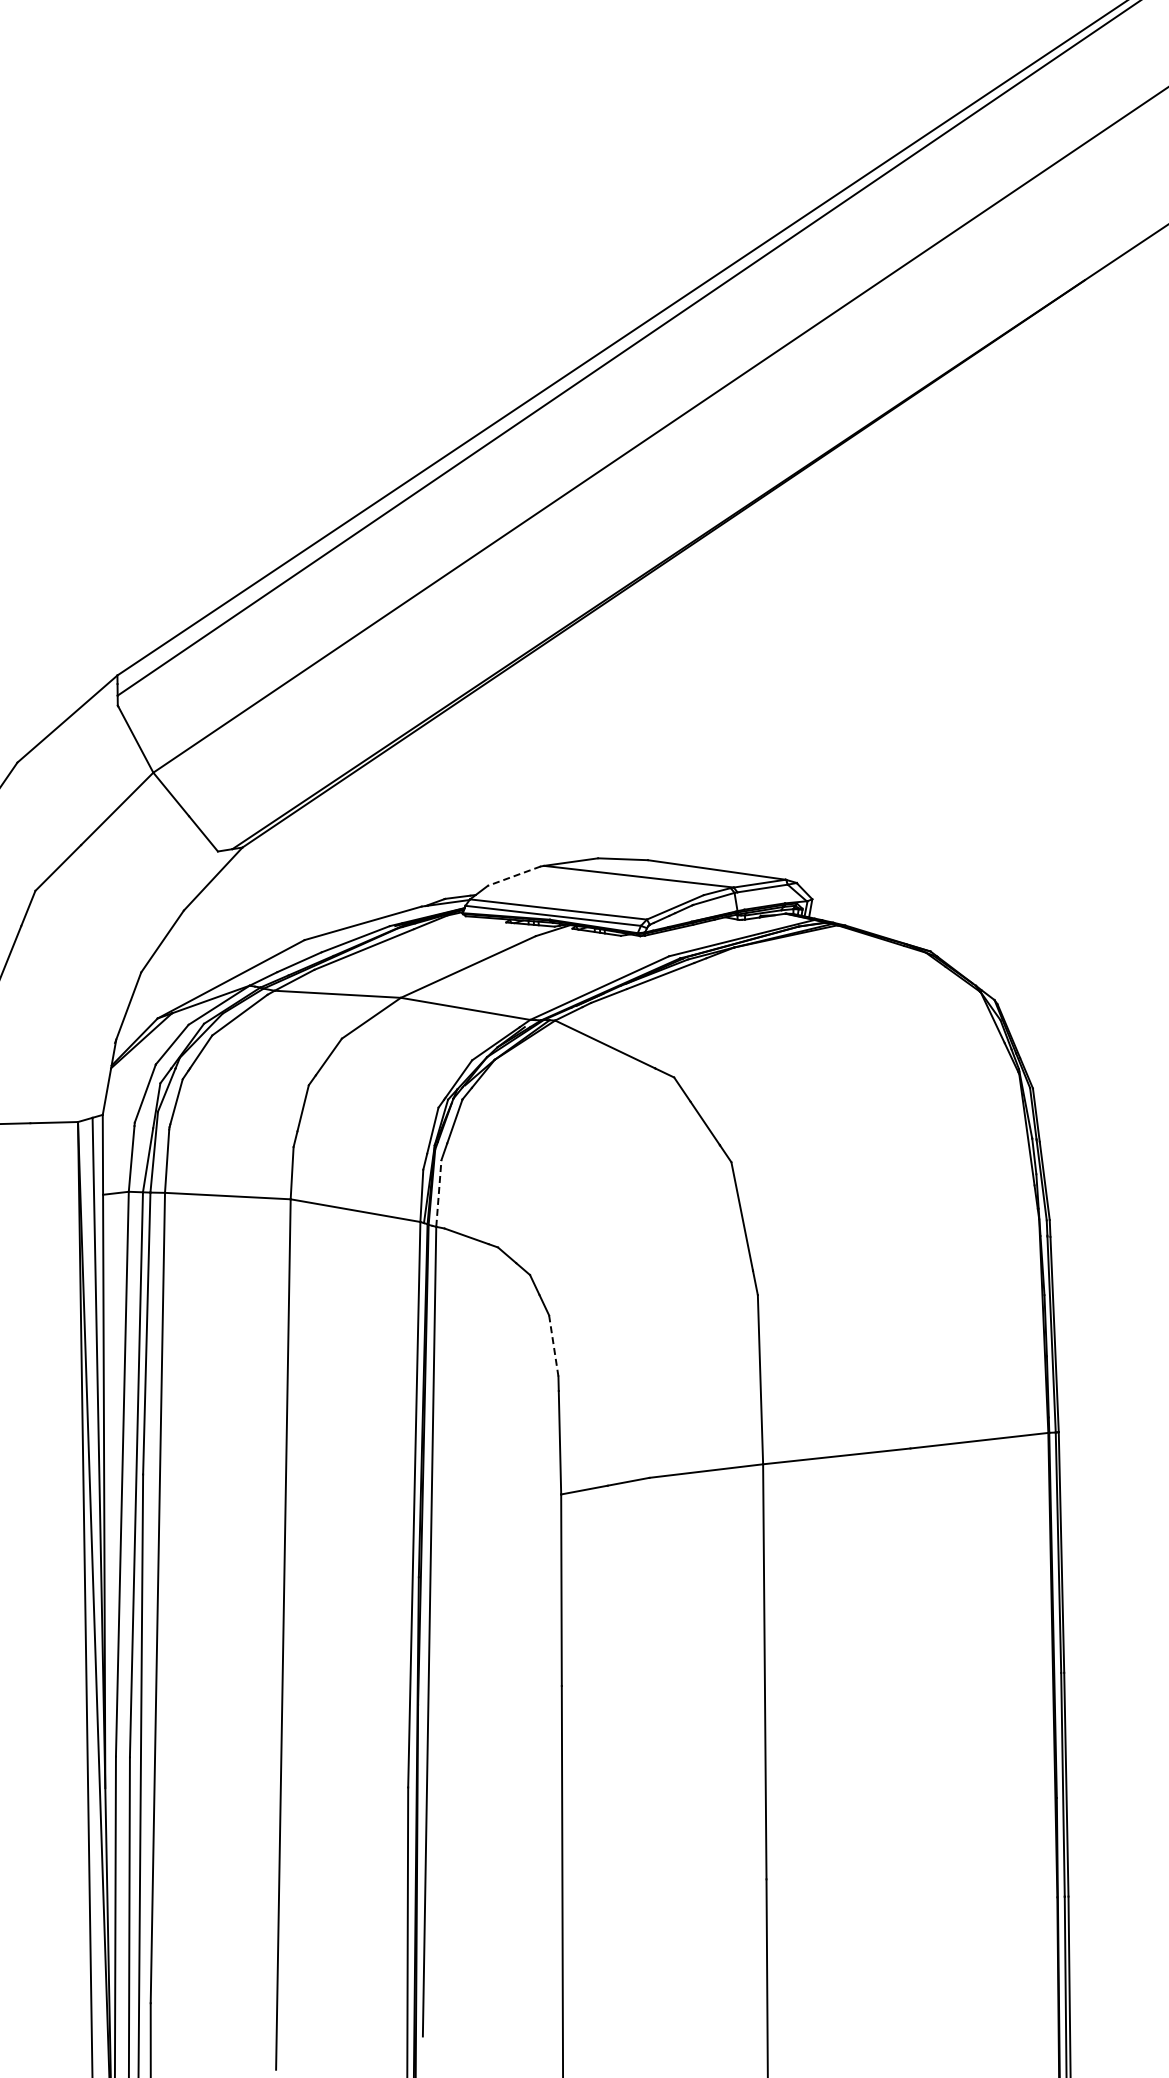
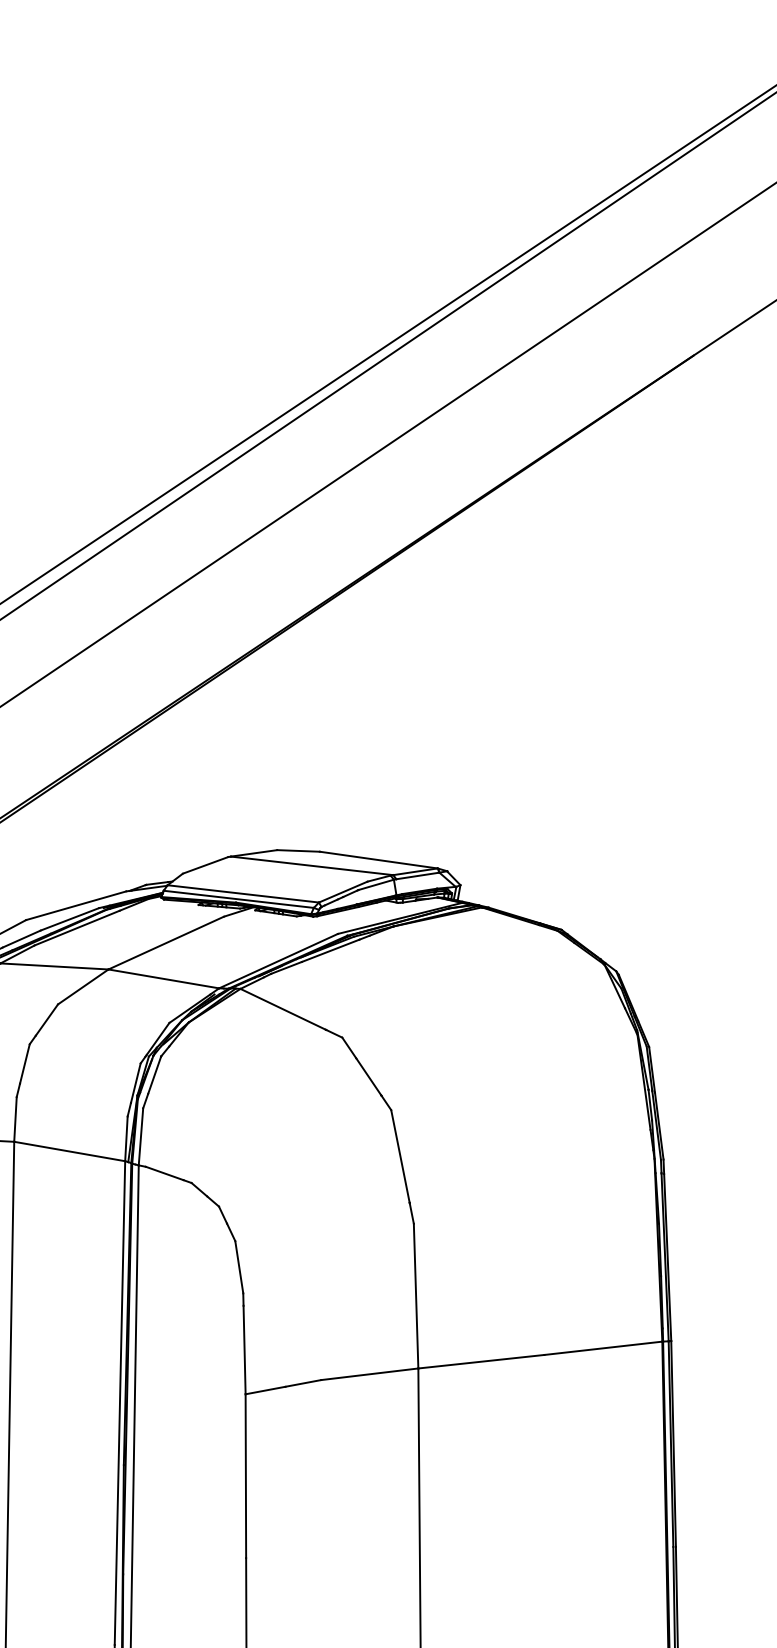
line: (513, 876) -> (204, 865), dashed -> solid
line: (438, 1193) -> (140, 1136), dashed -> solid
line: (553, 1345) -> (239, 1266), dashed -> solid

